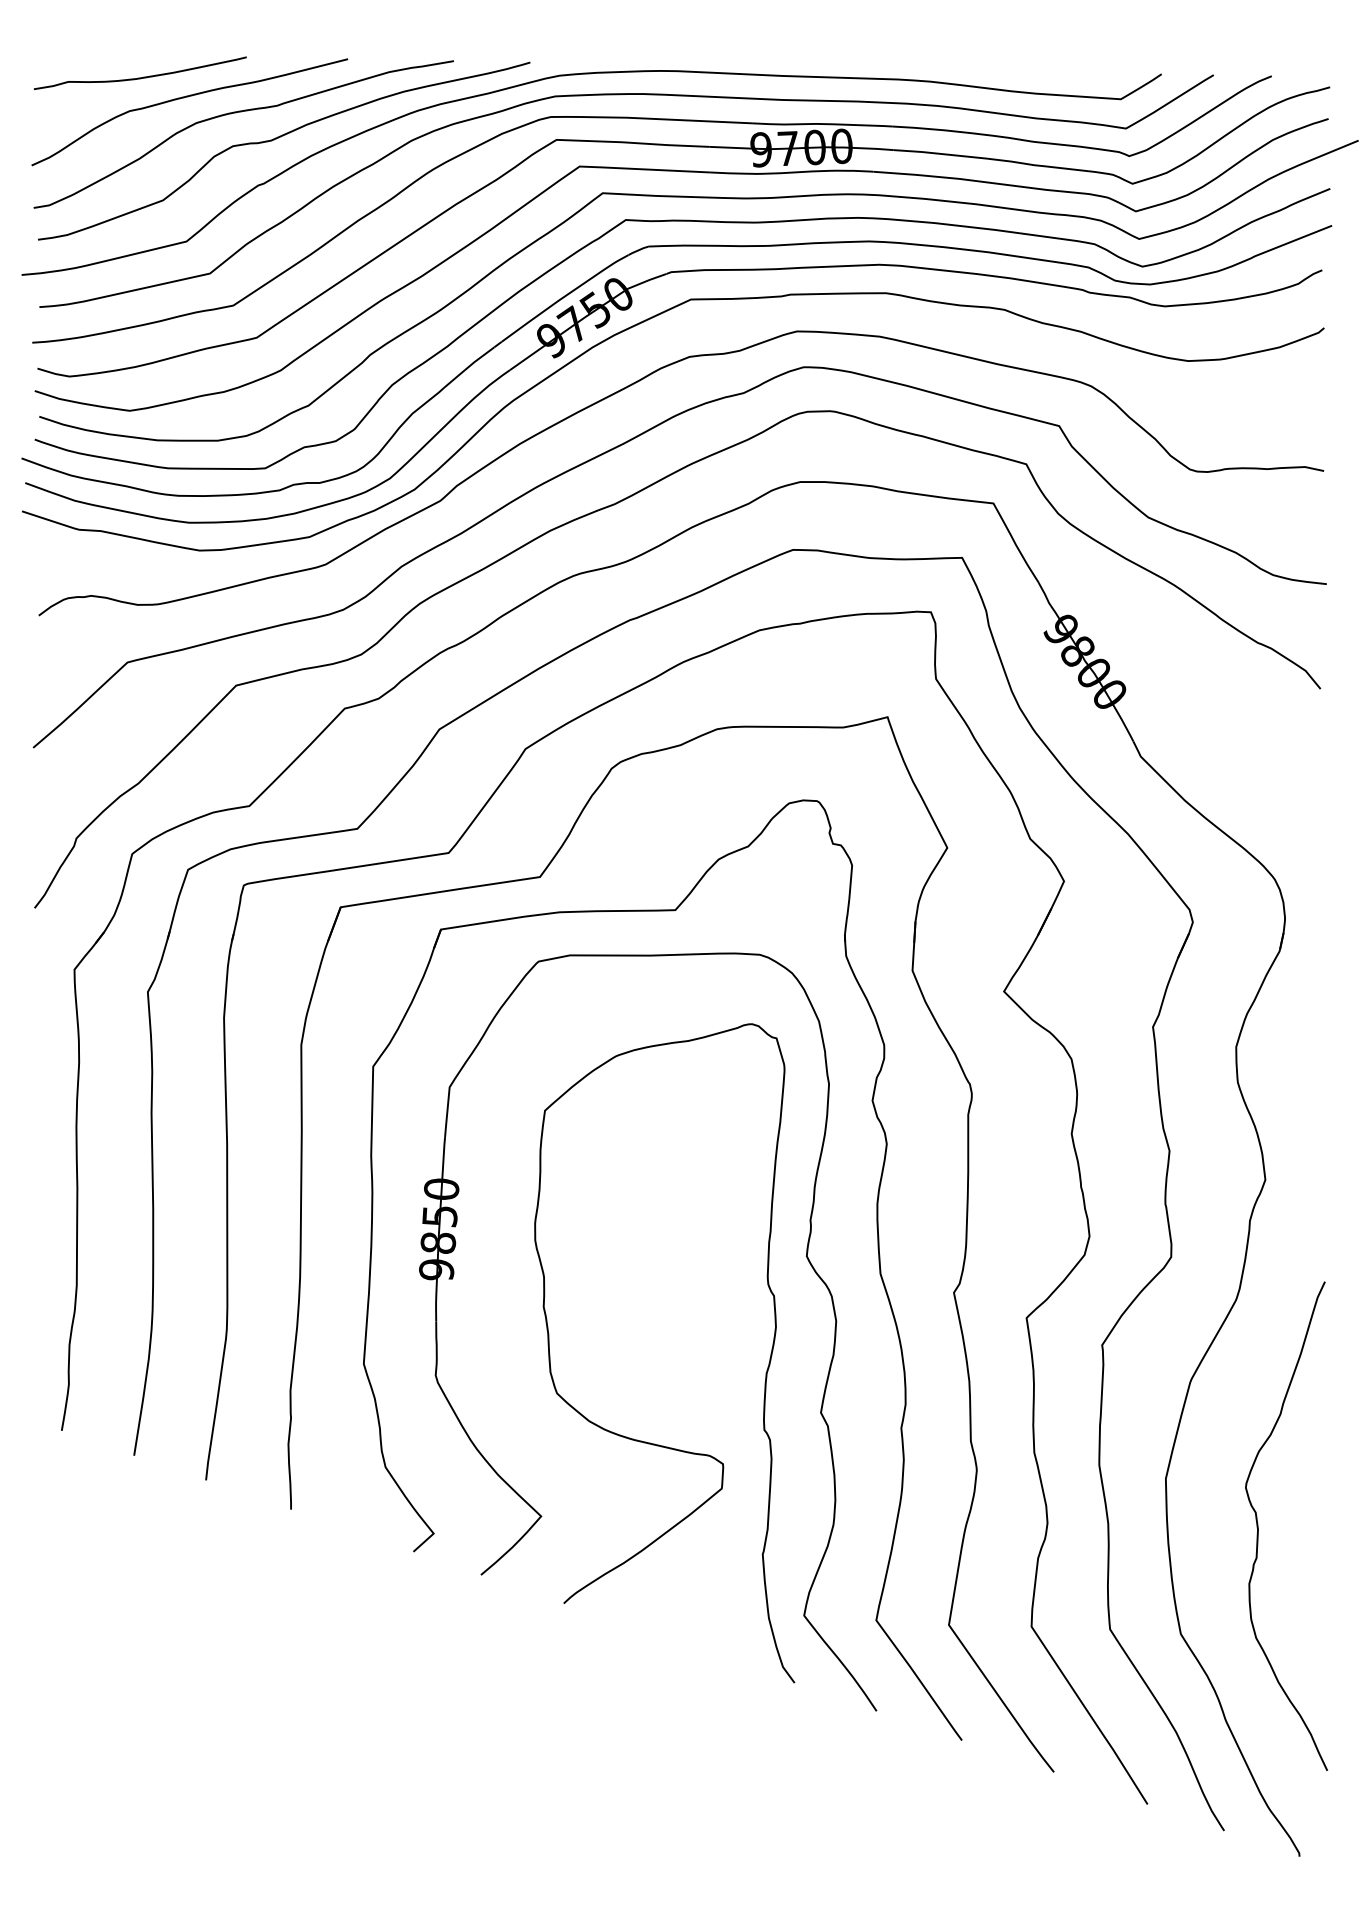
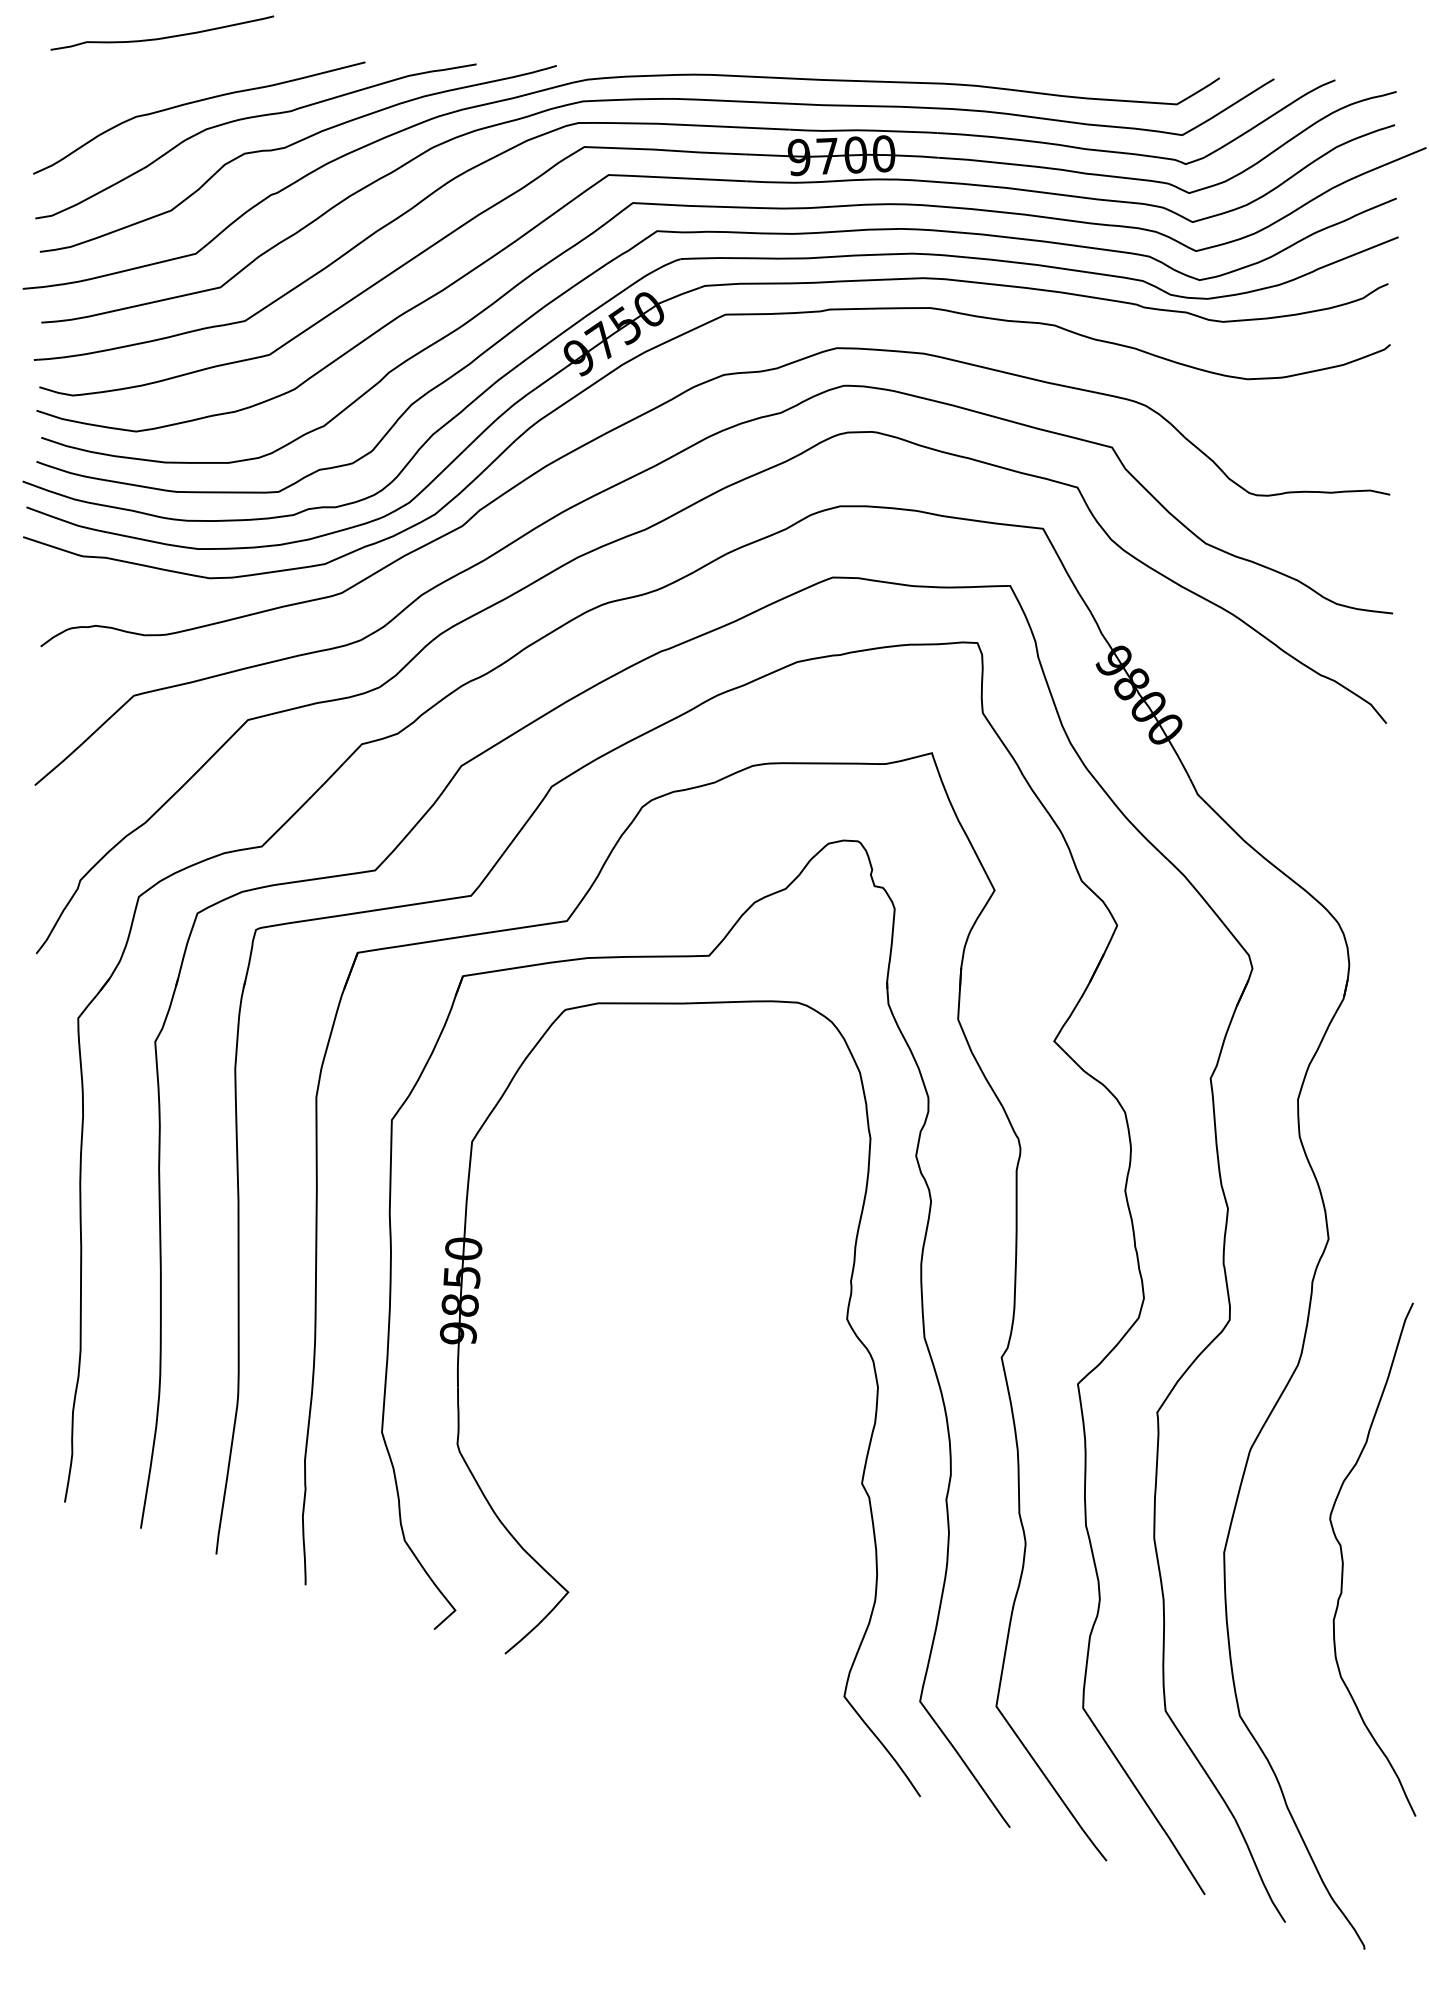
curve: (140, 77) -> (162, 37), moved
curve: (645, 1441) -> (677, 1513), removed
curve: (1258, 1526) -> (1343, 1559), moved

